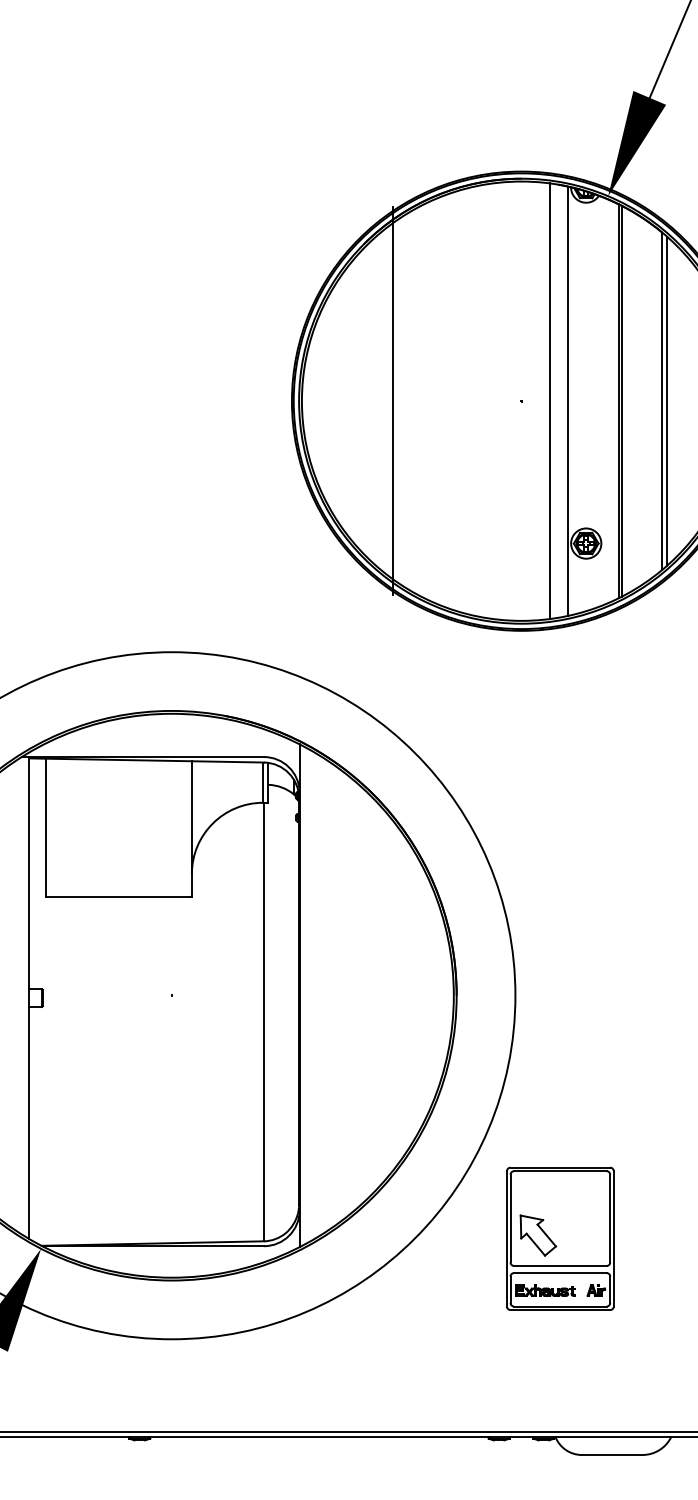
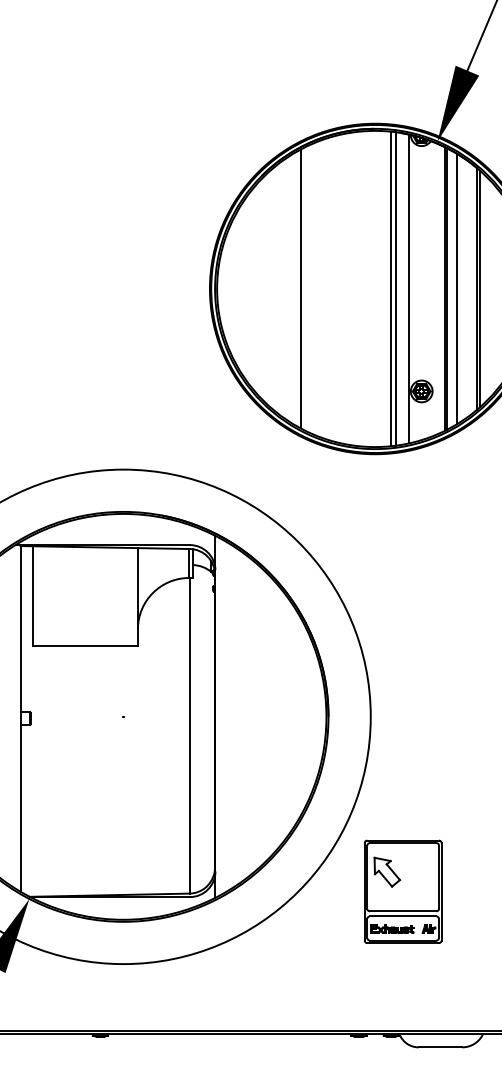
line: (393, 400) -> (301, 288), moved
line: (543, 400) -> (390, 288), added
line: (635, 401) -> (457, 289), added
part: (538, 1235) -> (387, 872), moved

